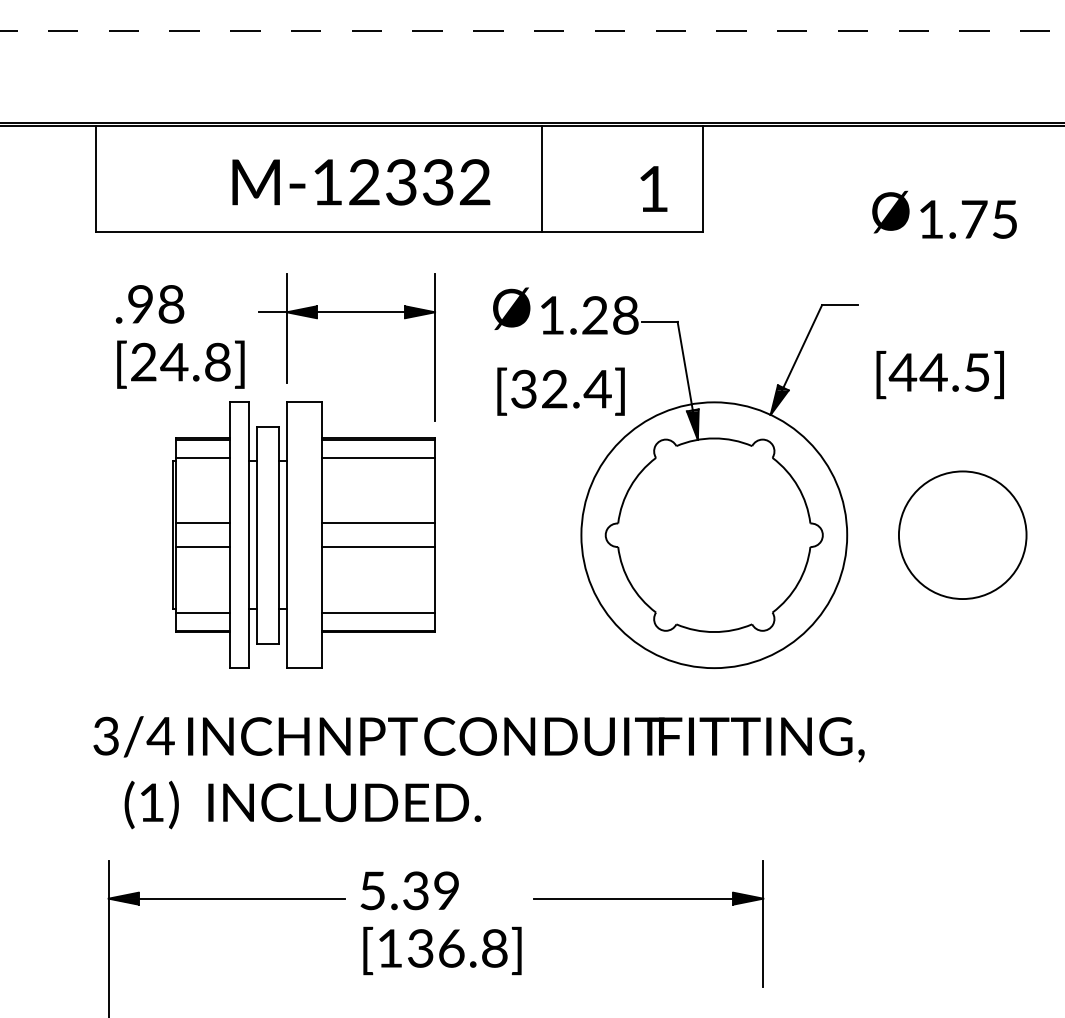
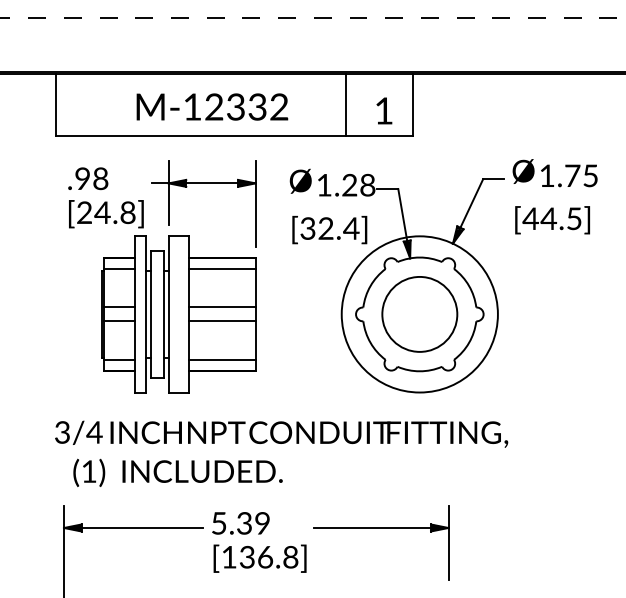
line: (541, 178) -> (346, 104), moved
text: (943, 215) -> (554, 173), moved
circle: (962, 535) -> (419, 314), moved

